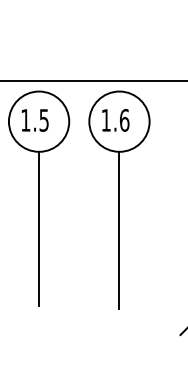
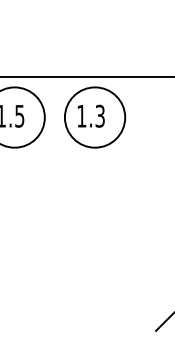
text: (124, 119) -> (100, 115), 1.6 -> 1.3
line: (39, 228) -> (15, 224), removed
line: (119, 229) -> (95, 225), removed

